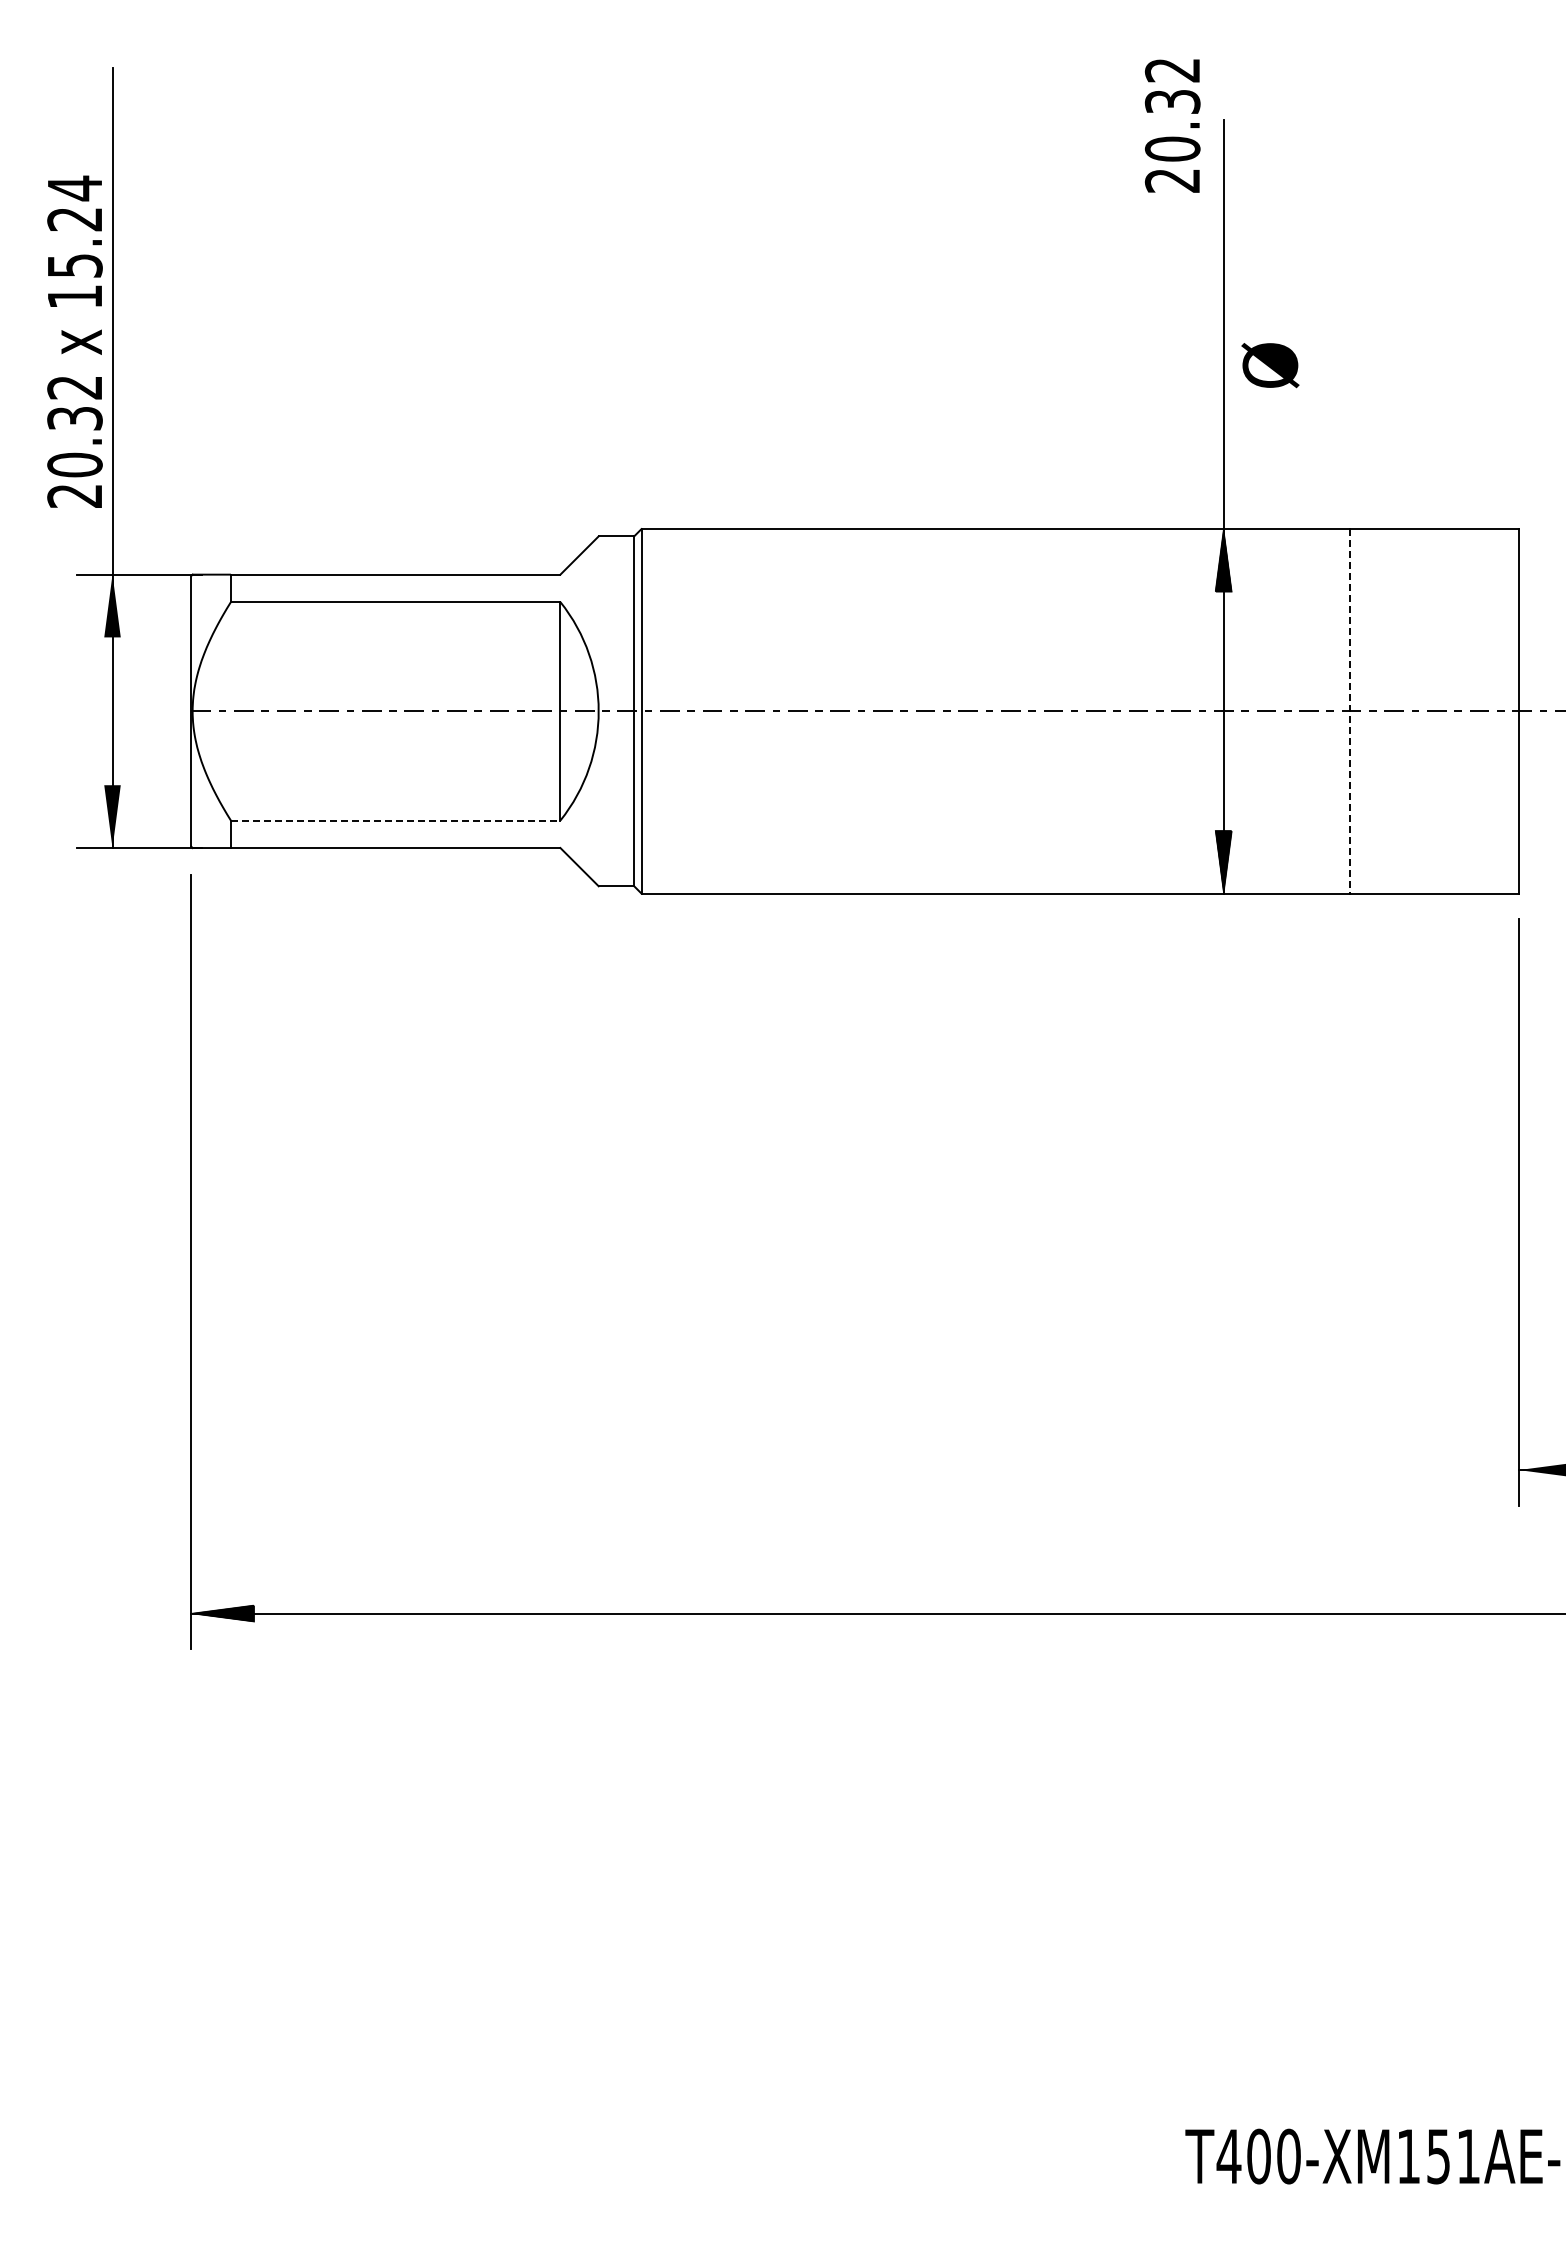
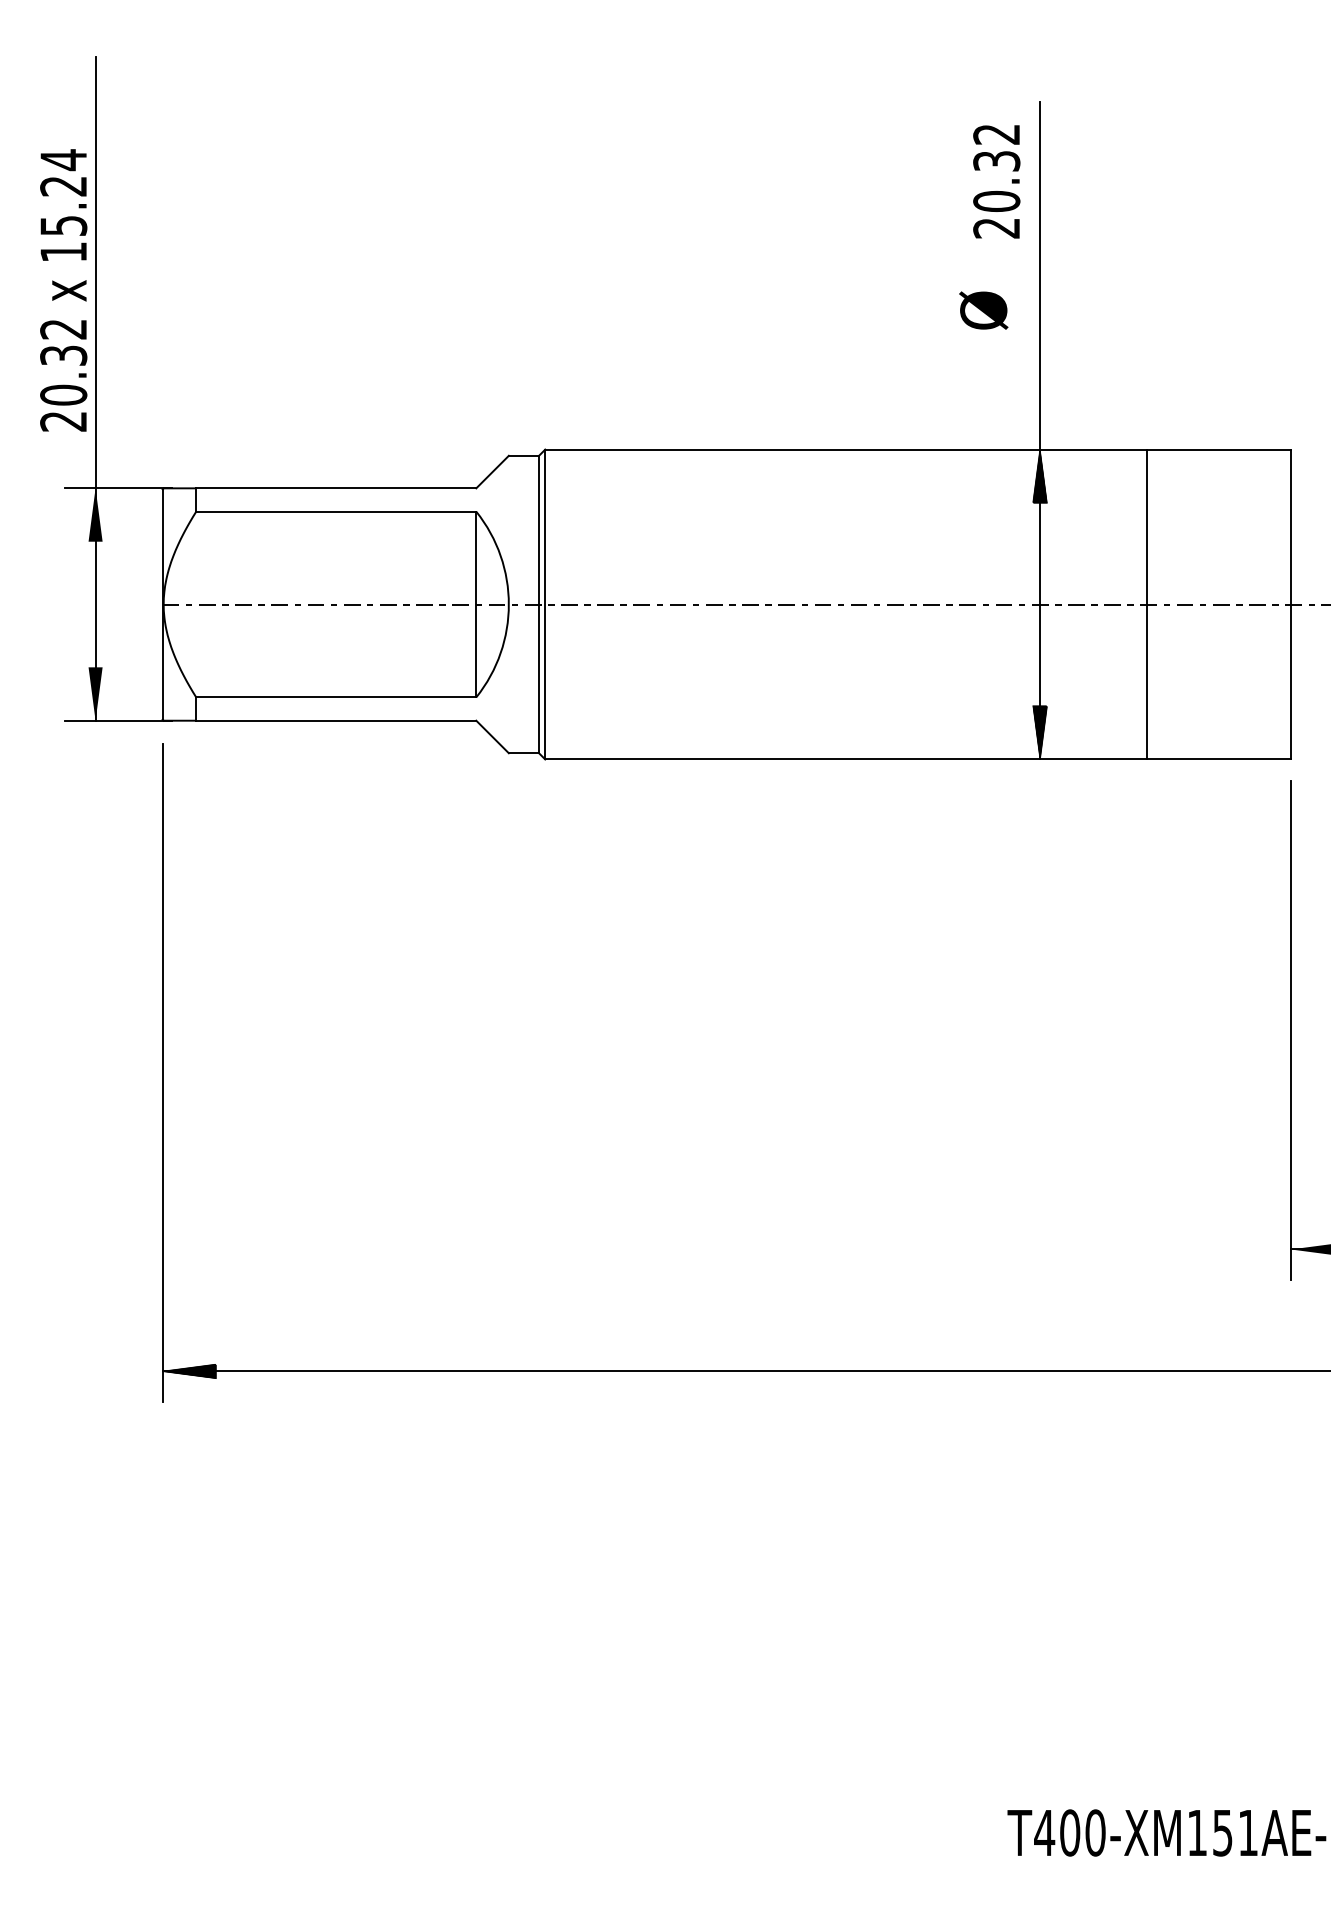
text: (1172, 125) -> (996, 181), moved
text: (1270, 365) -> (983, 310), moved
line: (1349, 711) -> (1147, 604), dashed -> solid
line: (395, 820) -> (336, 697), dashed -> solid

